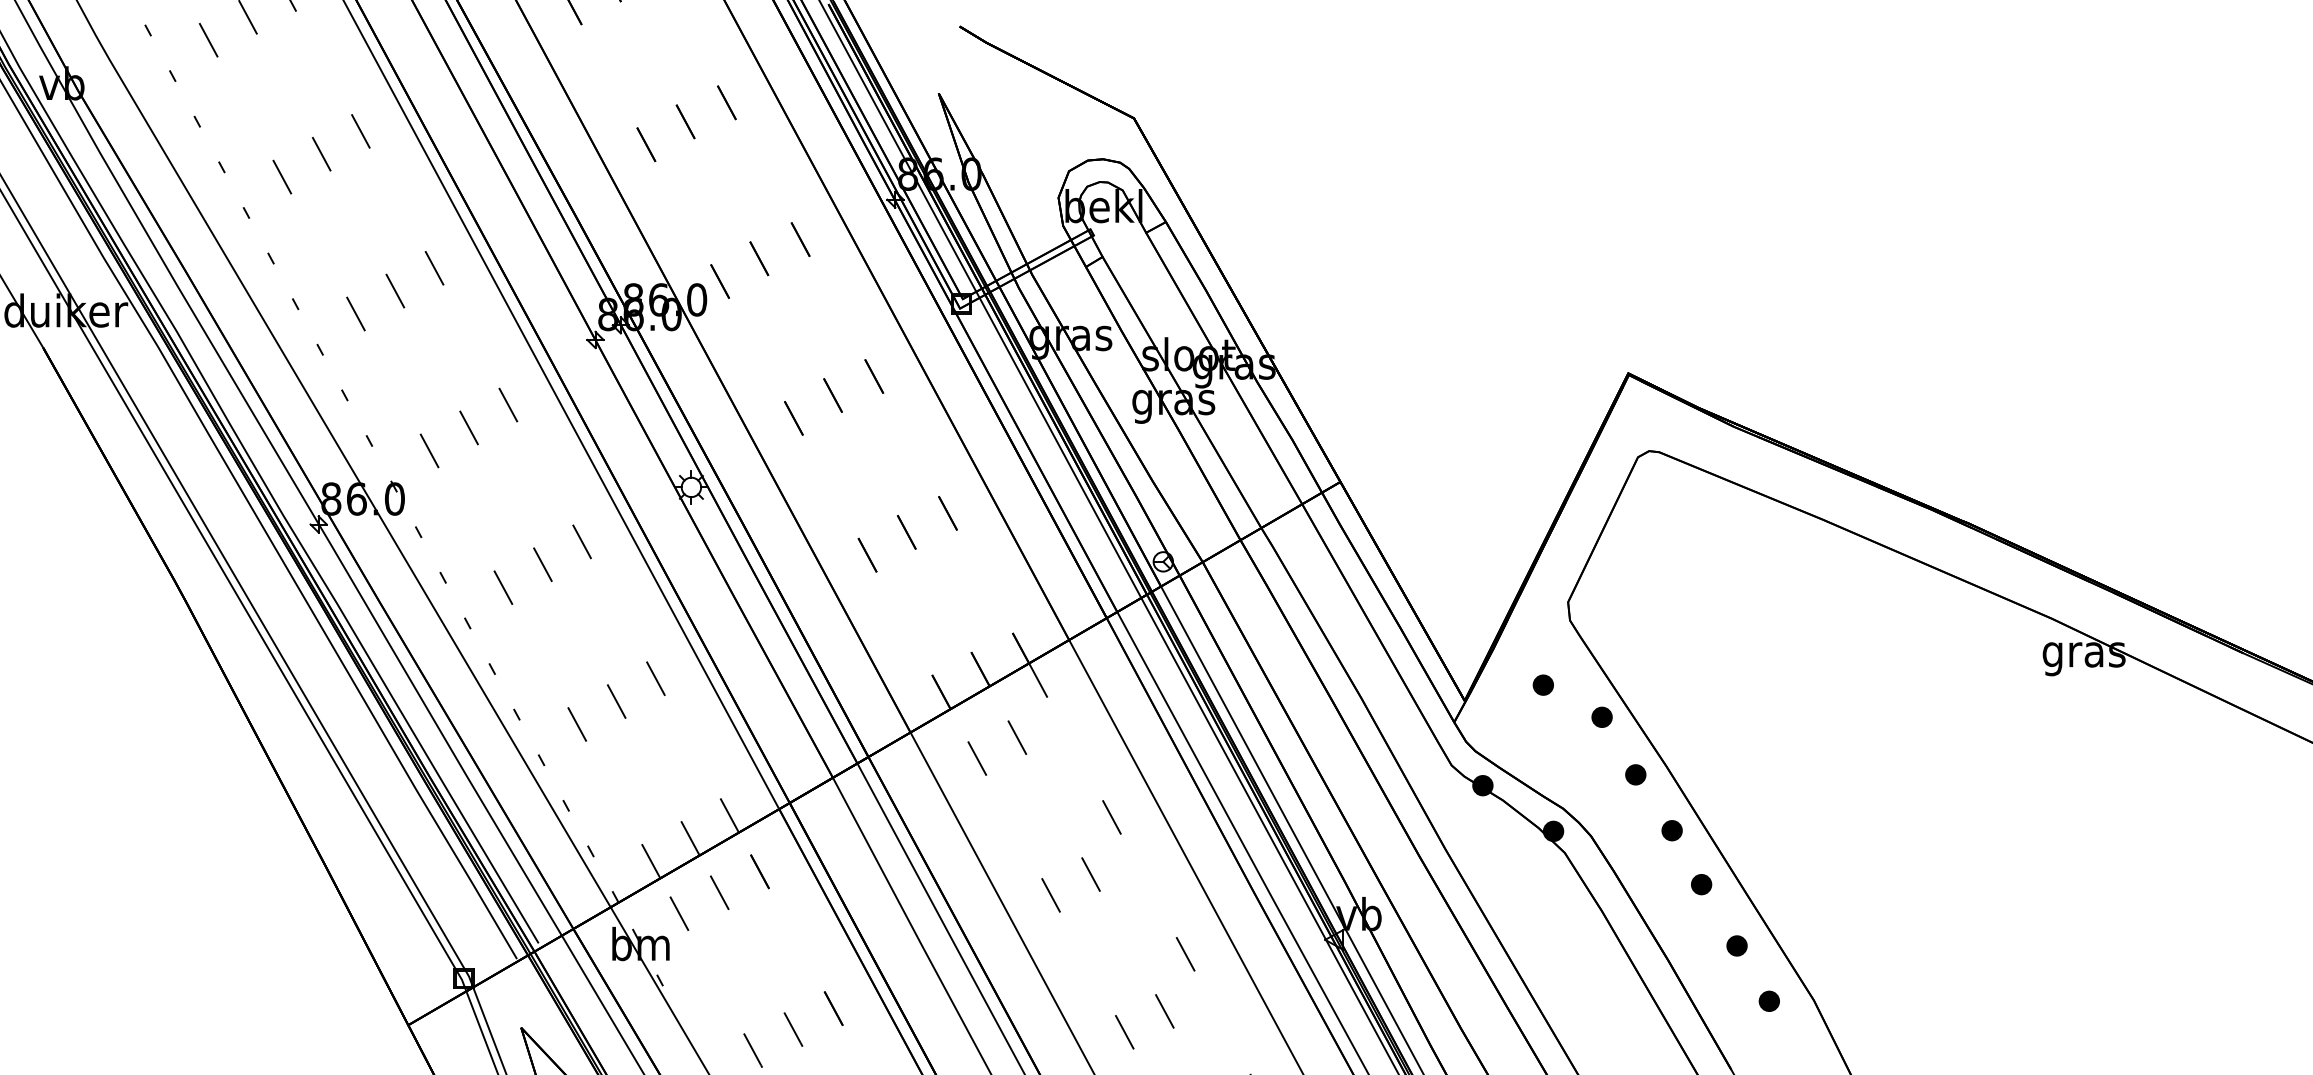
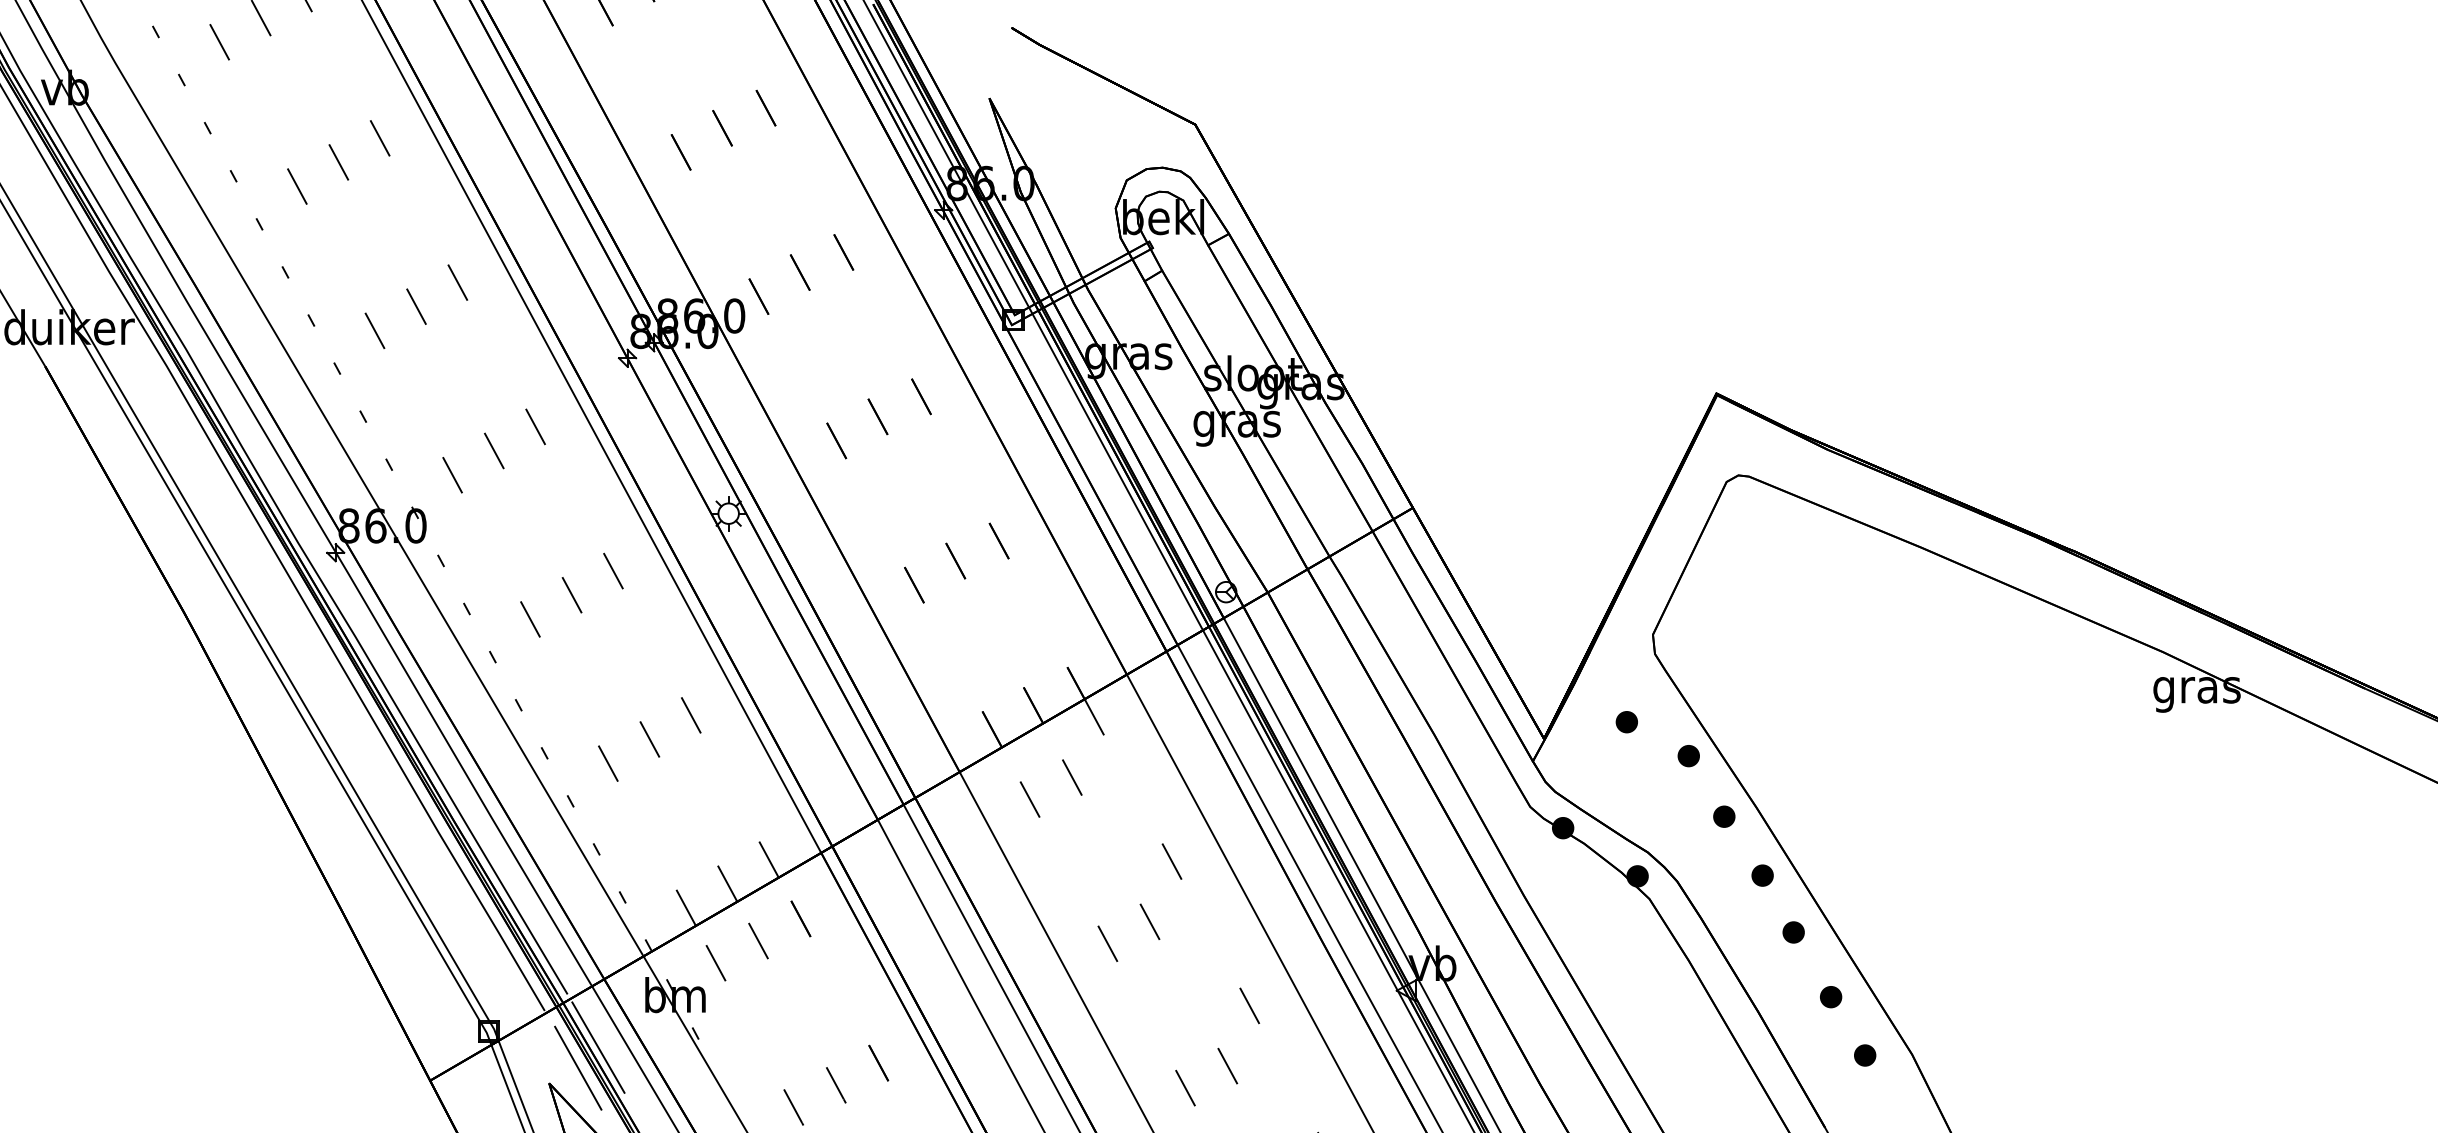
line: (567, 993) -> (598, 1047), added
line: (548, 1012) -> (578, 1067), added

